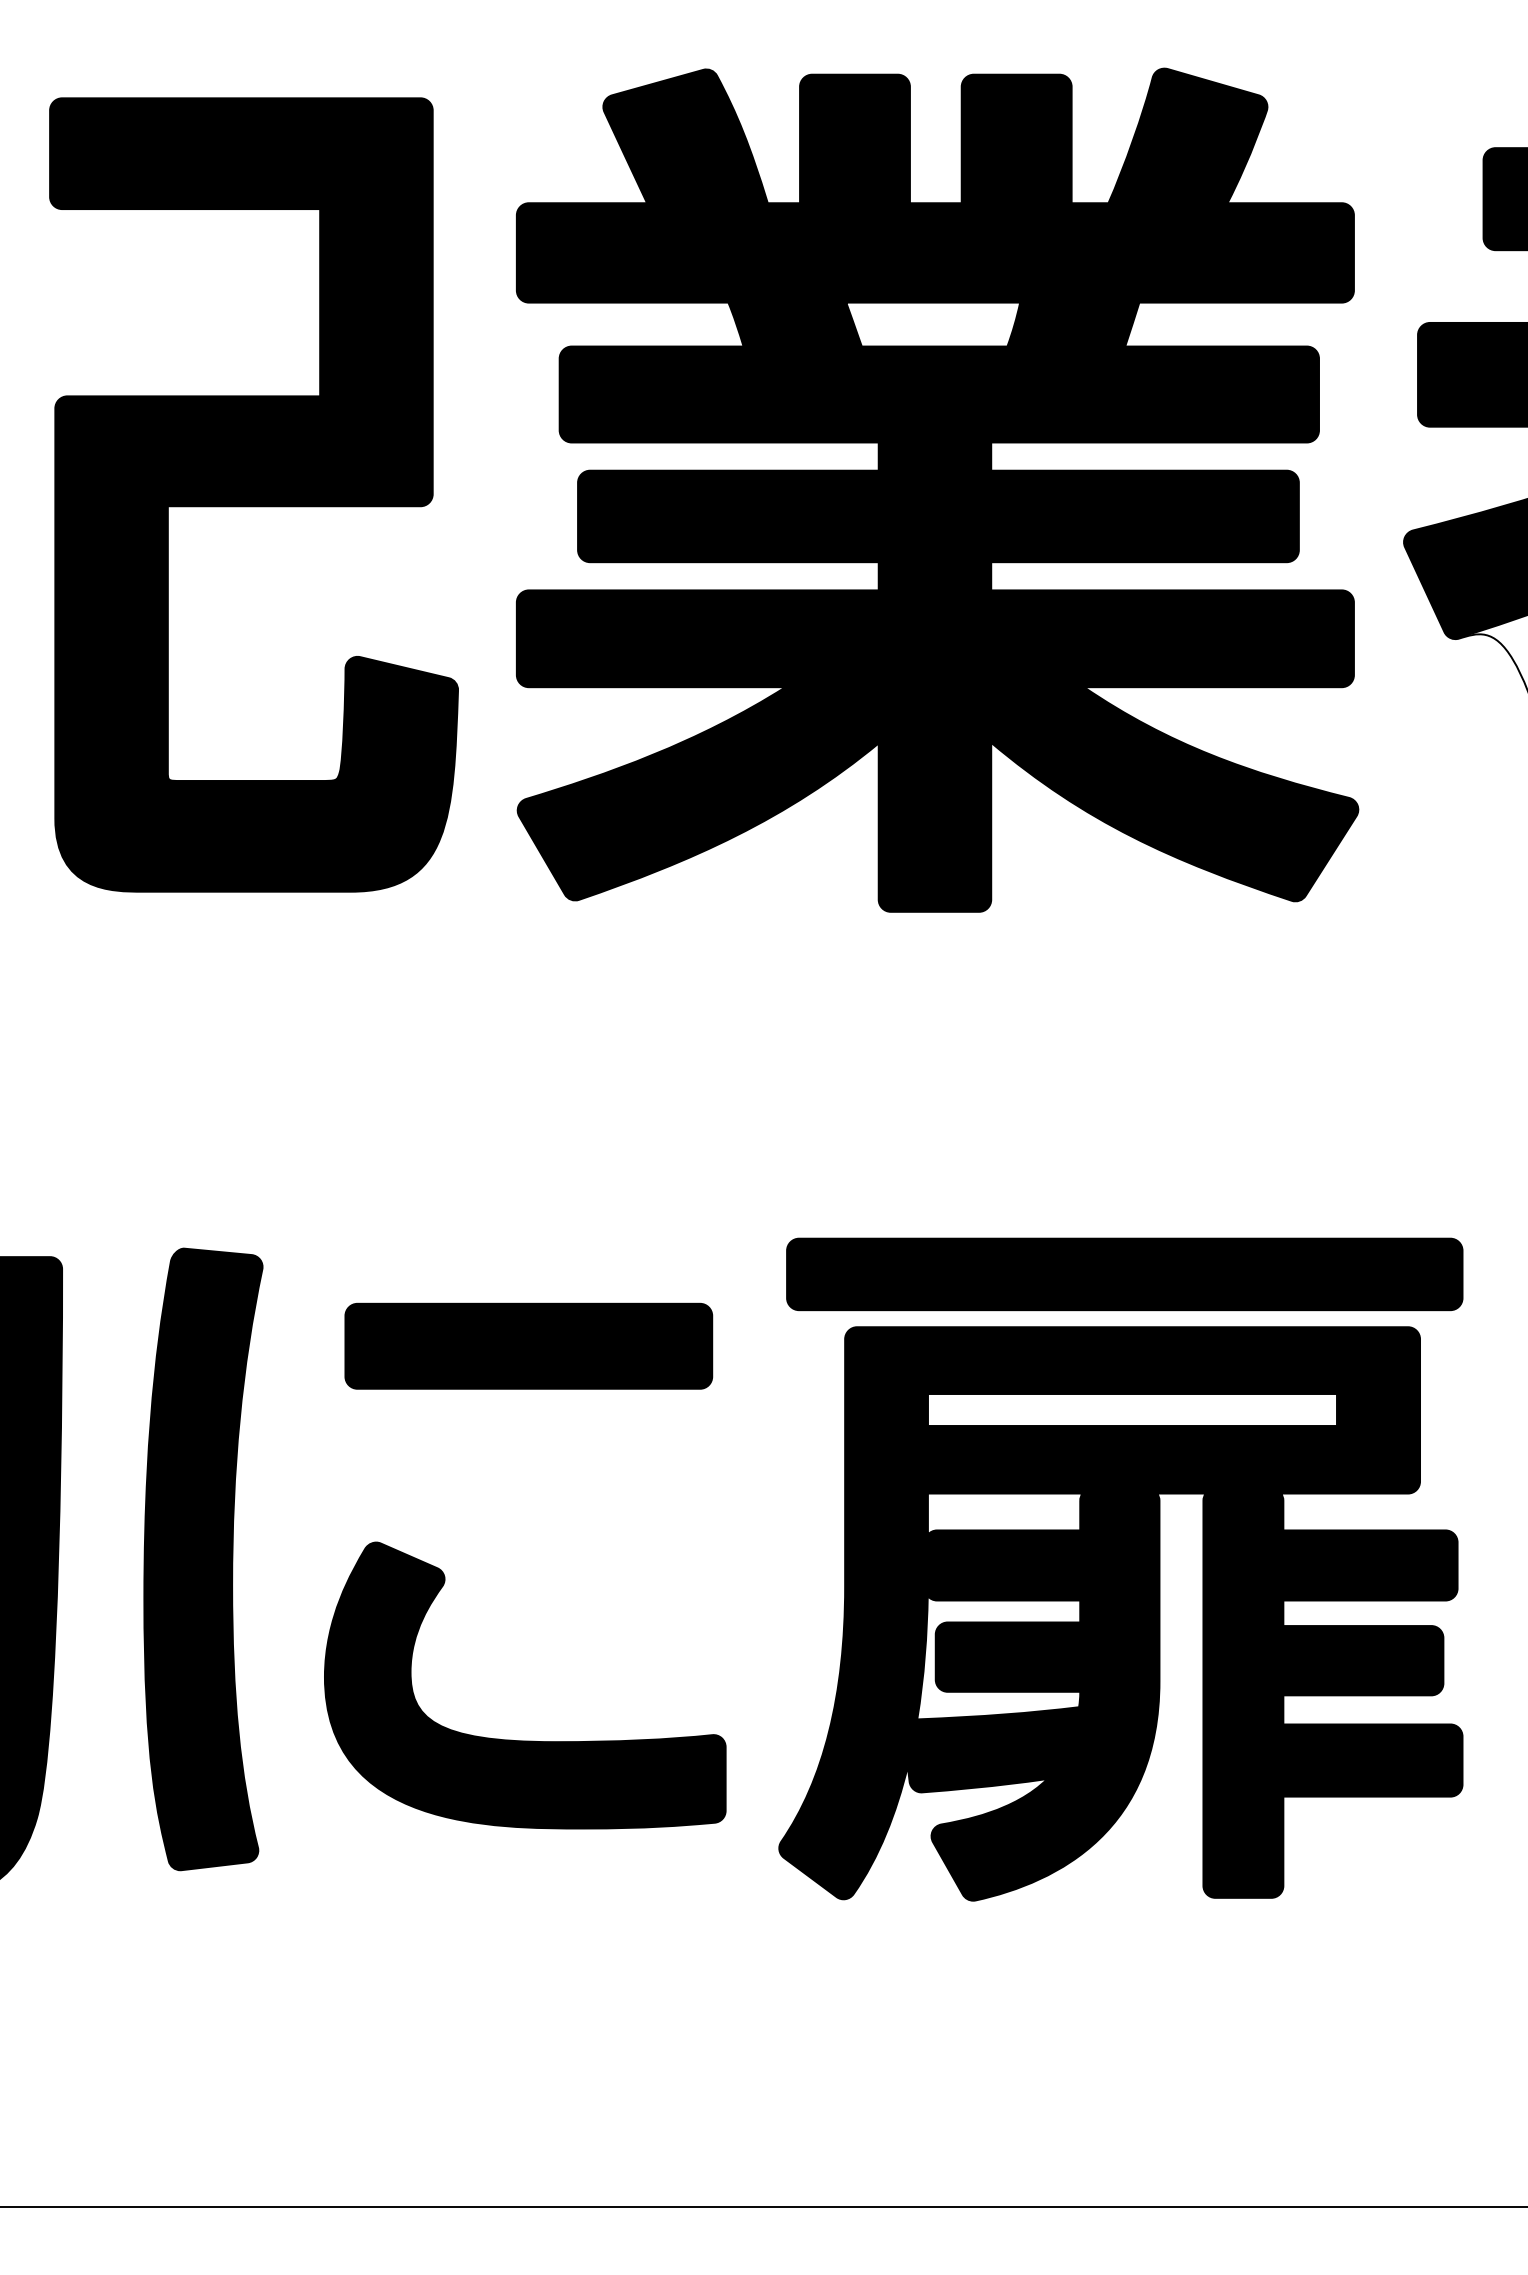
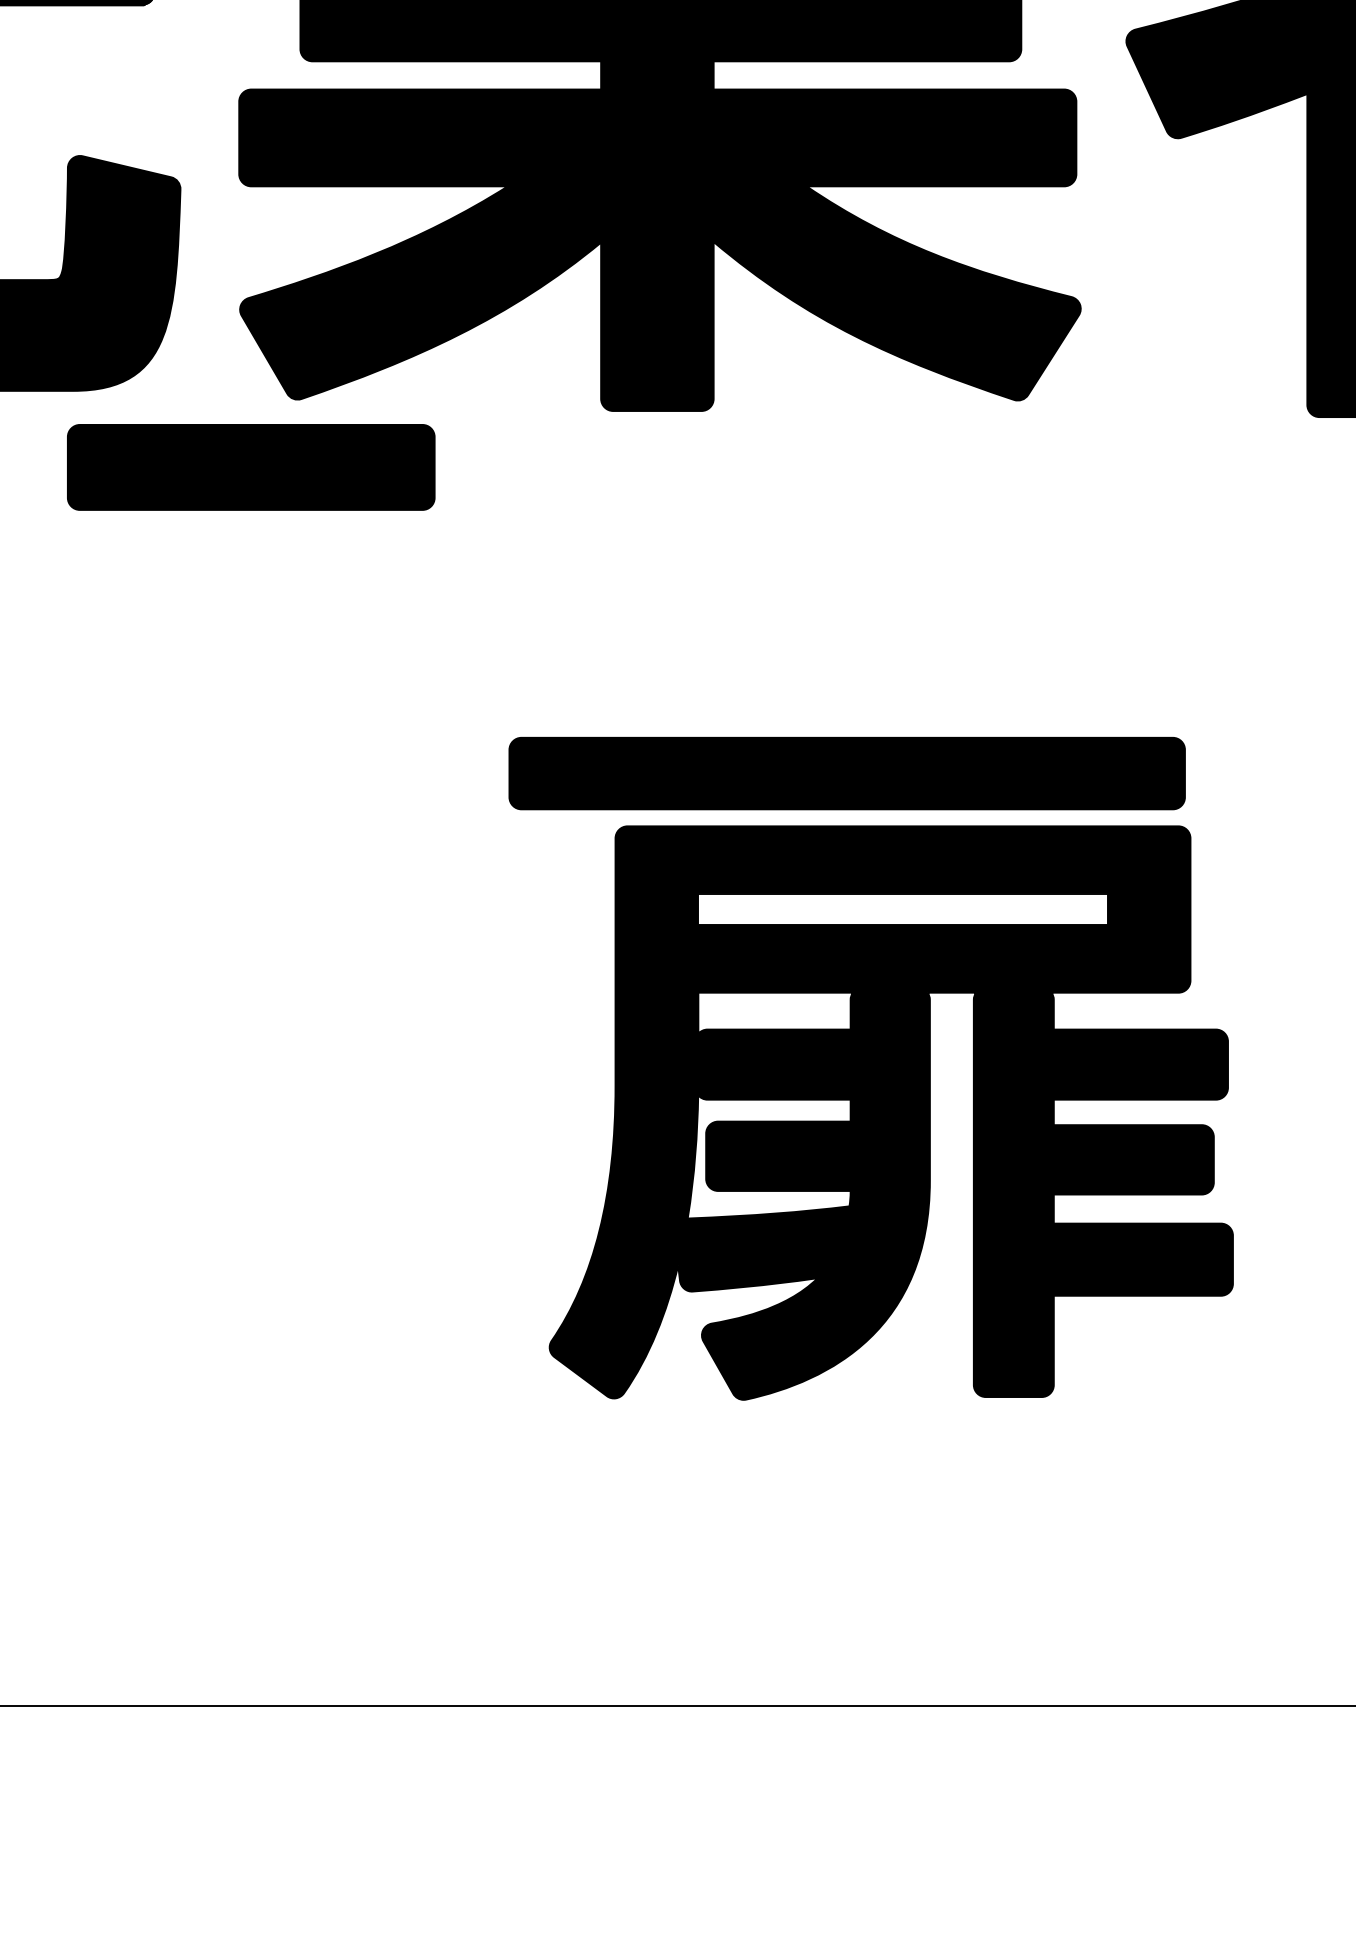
part: (528, 1345) -> (250, 466), moved
part: (1120, 1613) -> (890, 1112), moved
part: (525, 1740) -> (247, 1239), removed

